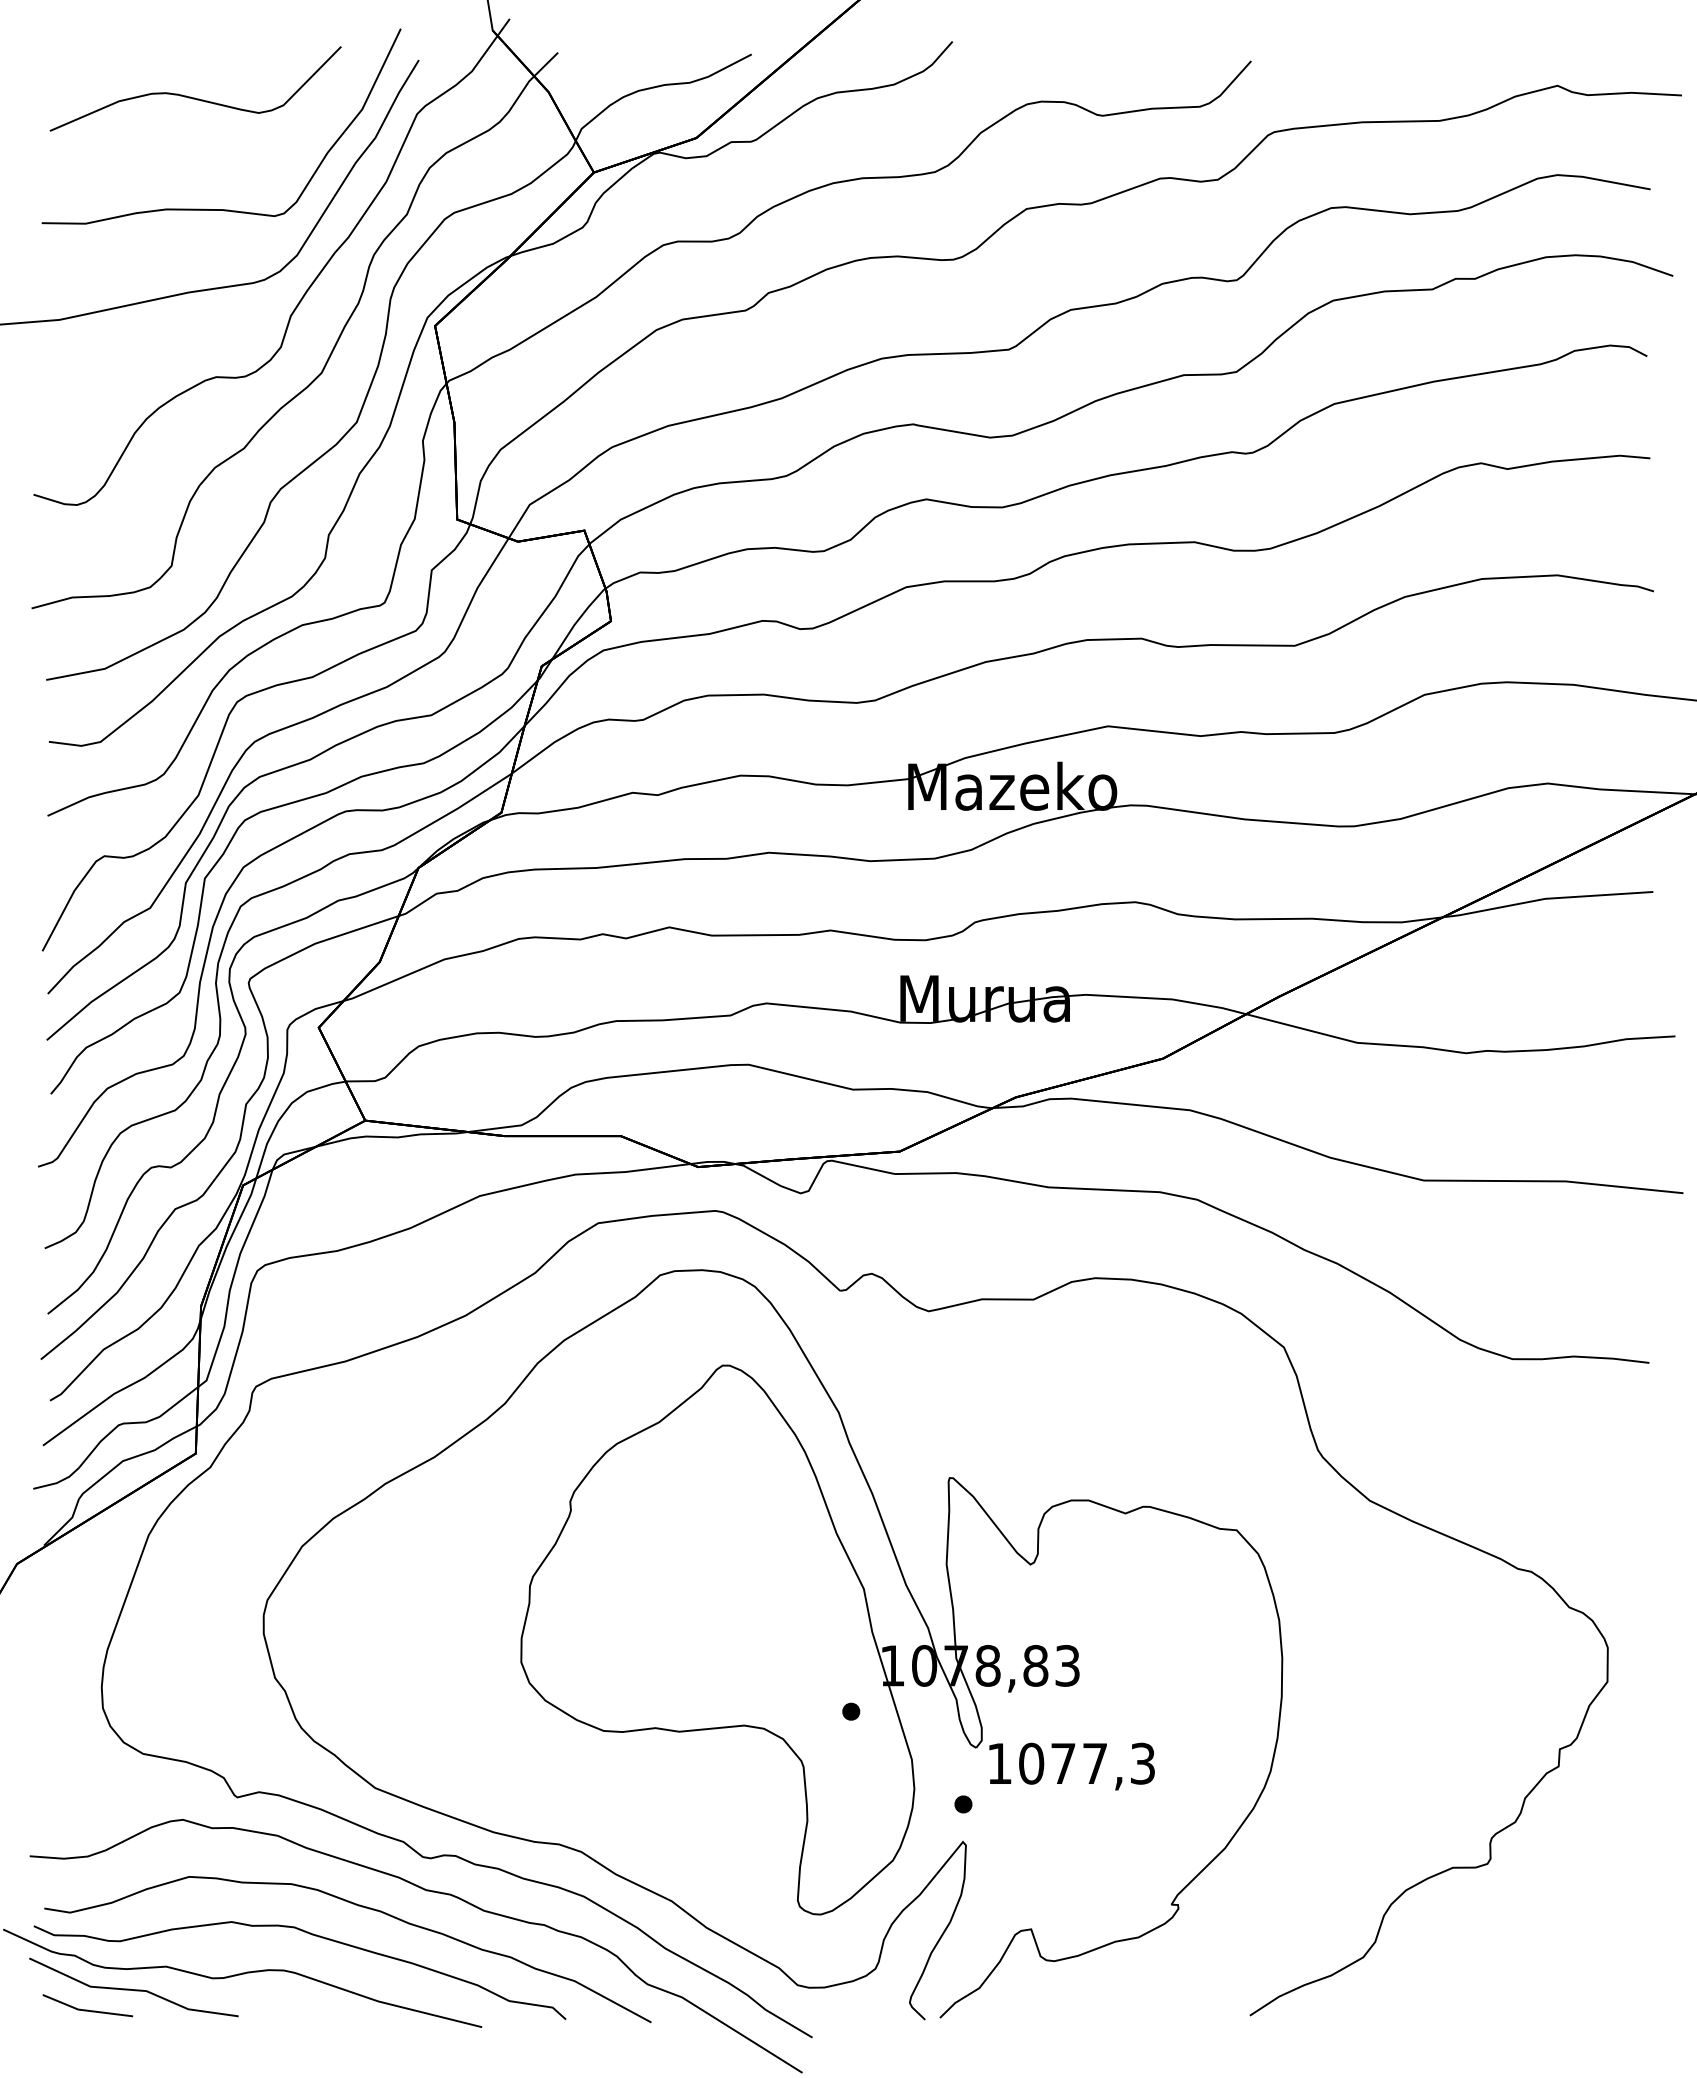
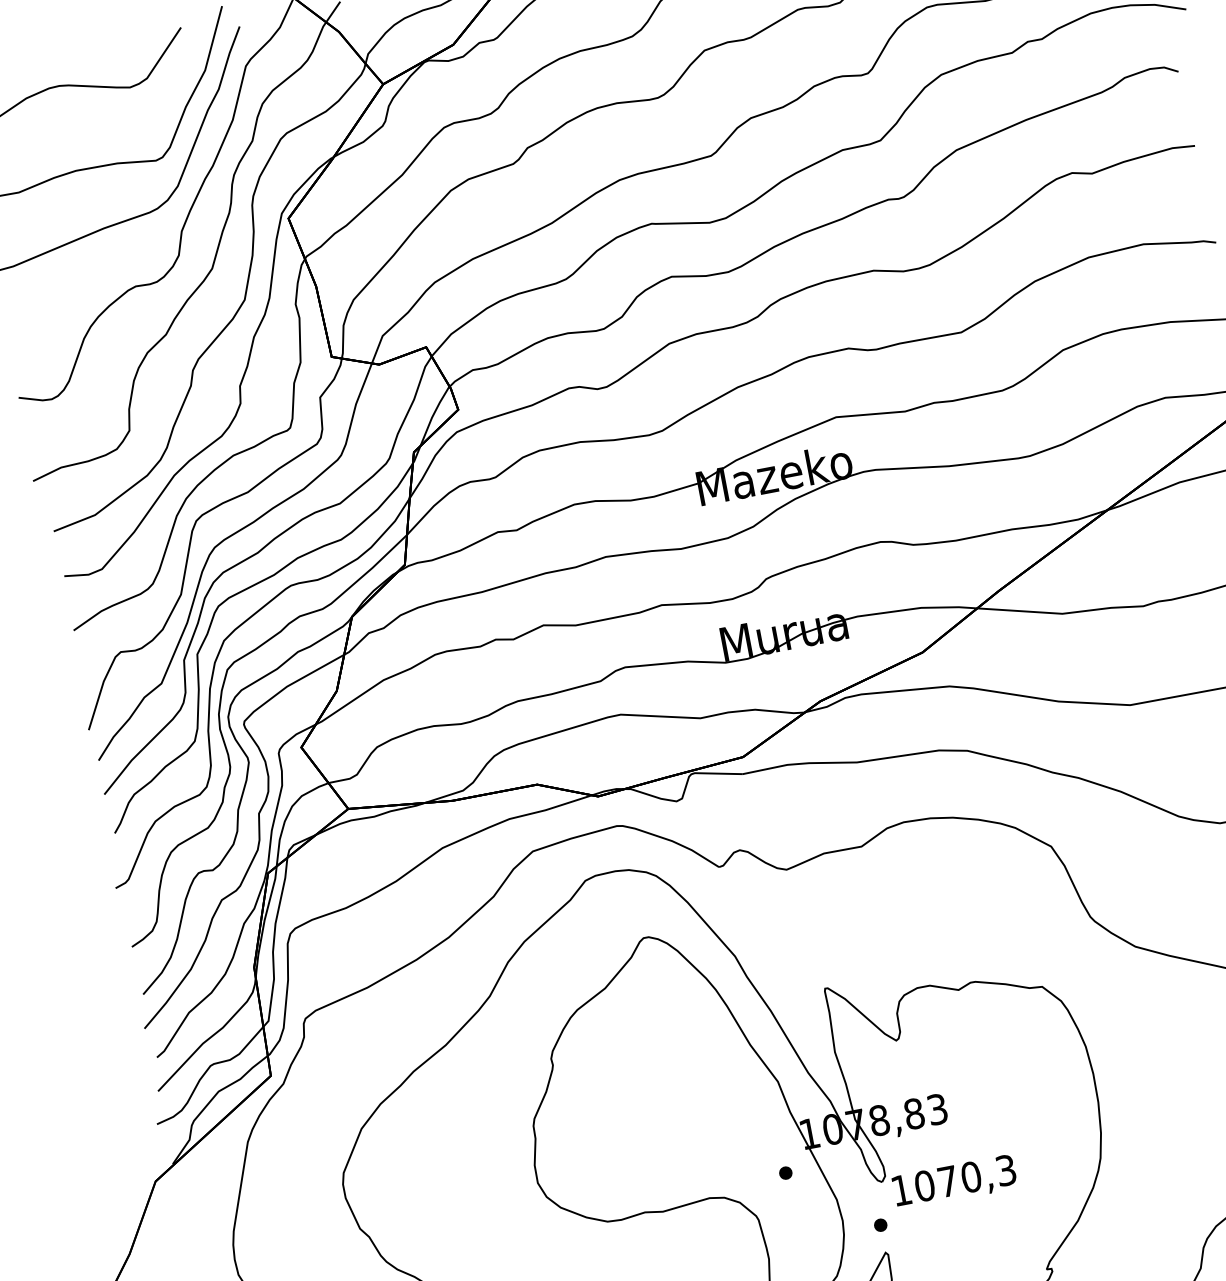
text: (1094, 1763) -> (970, 1177), 1077,3 -> 1070,3

